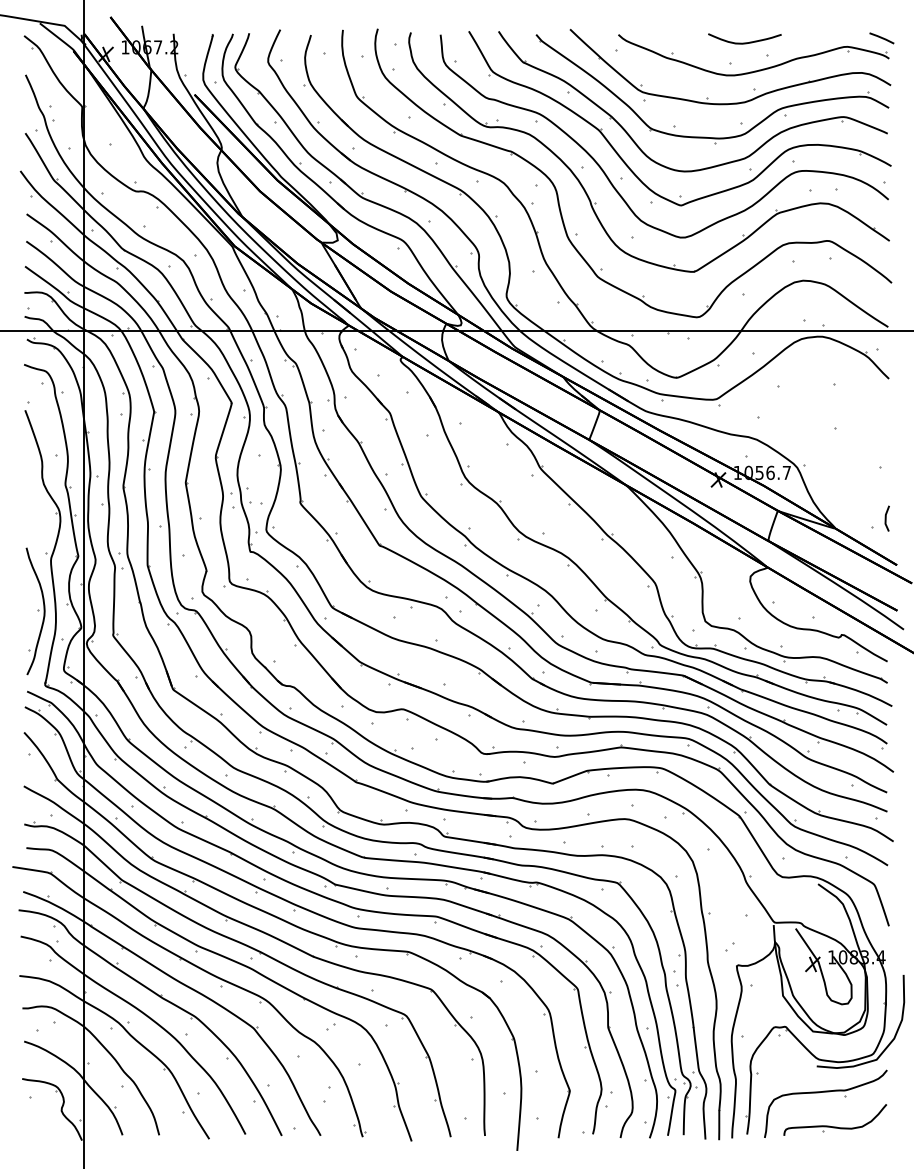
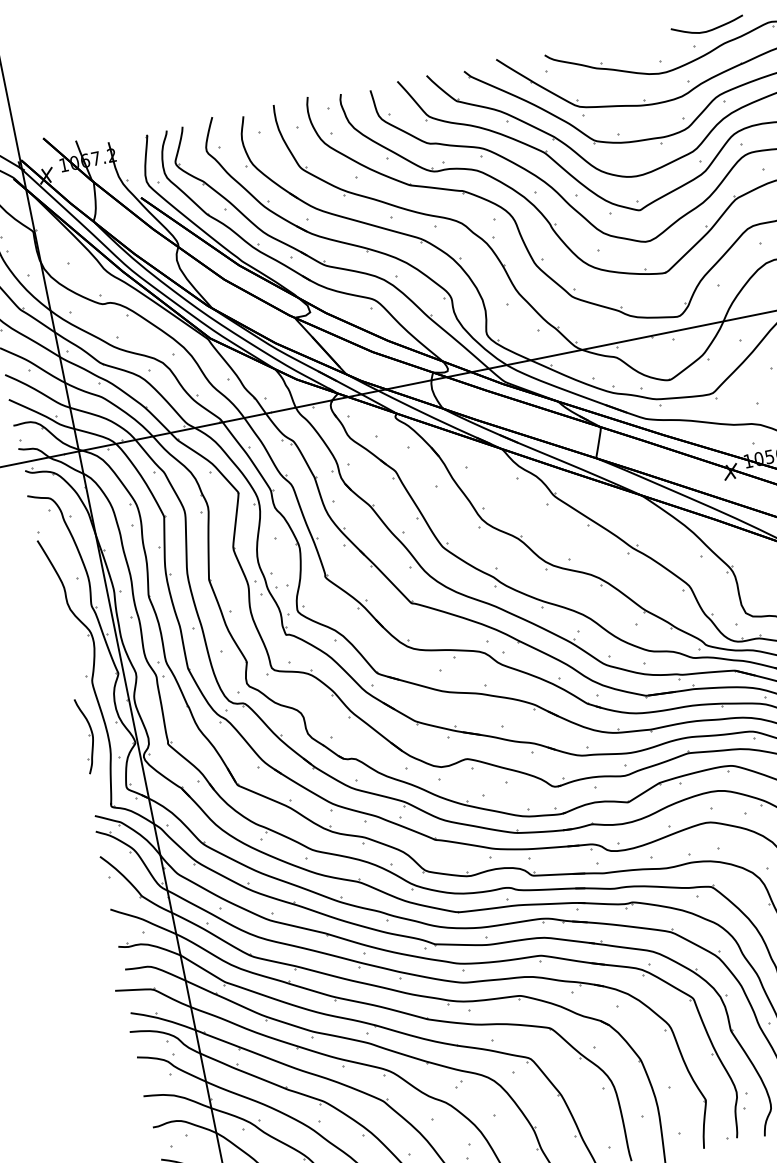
curve: (744, 42) -> (708, 30), moved
part: (35, 611) -> (87, 735), size x0.6

